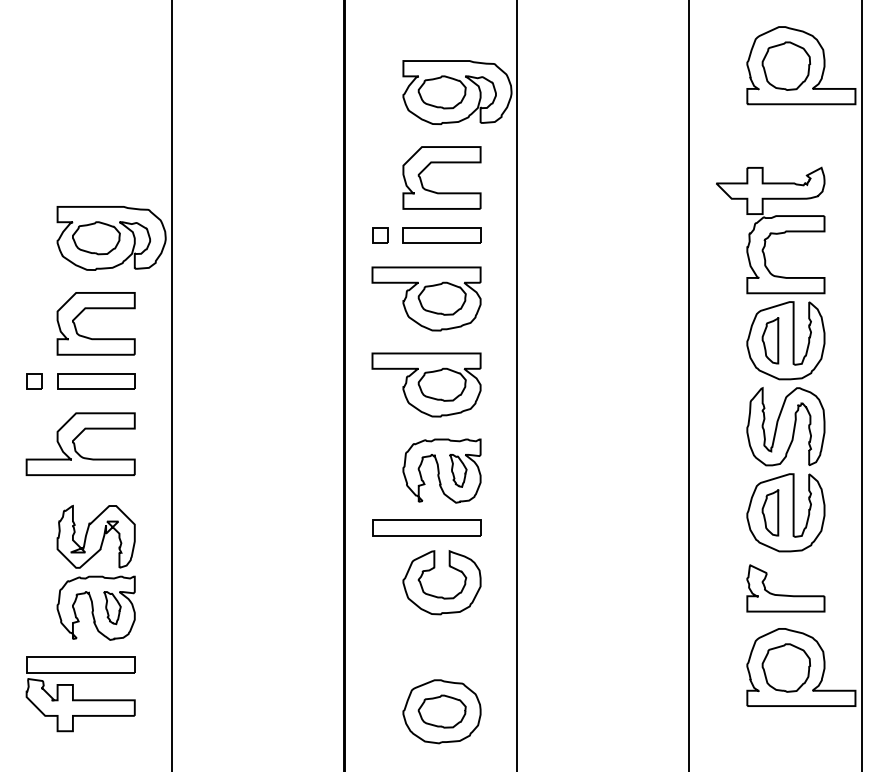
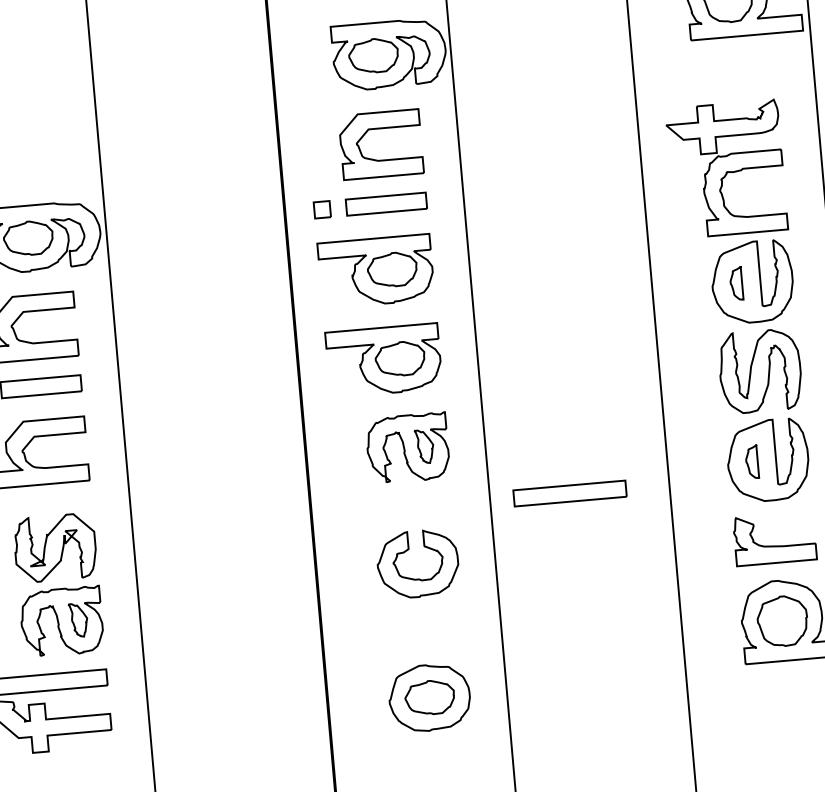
part: (770, 340) -> (736, 283), size x0.7
part: (770, 512) -> (752, 461), size x0.7
part: (426, 527) -> (569, 493), moved

